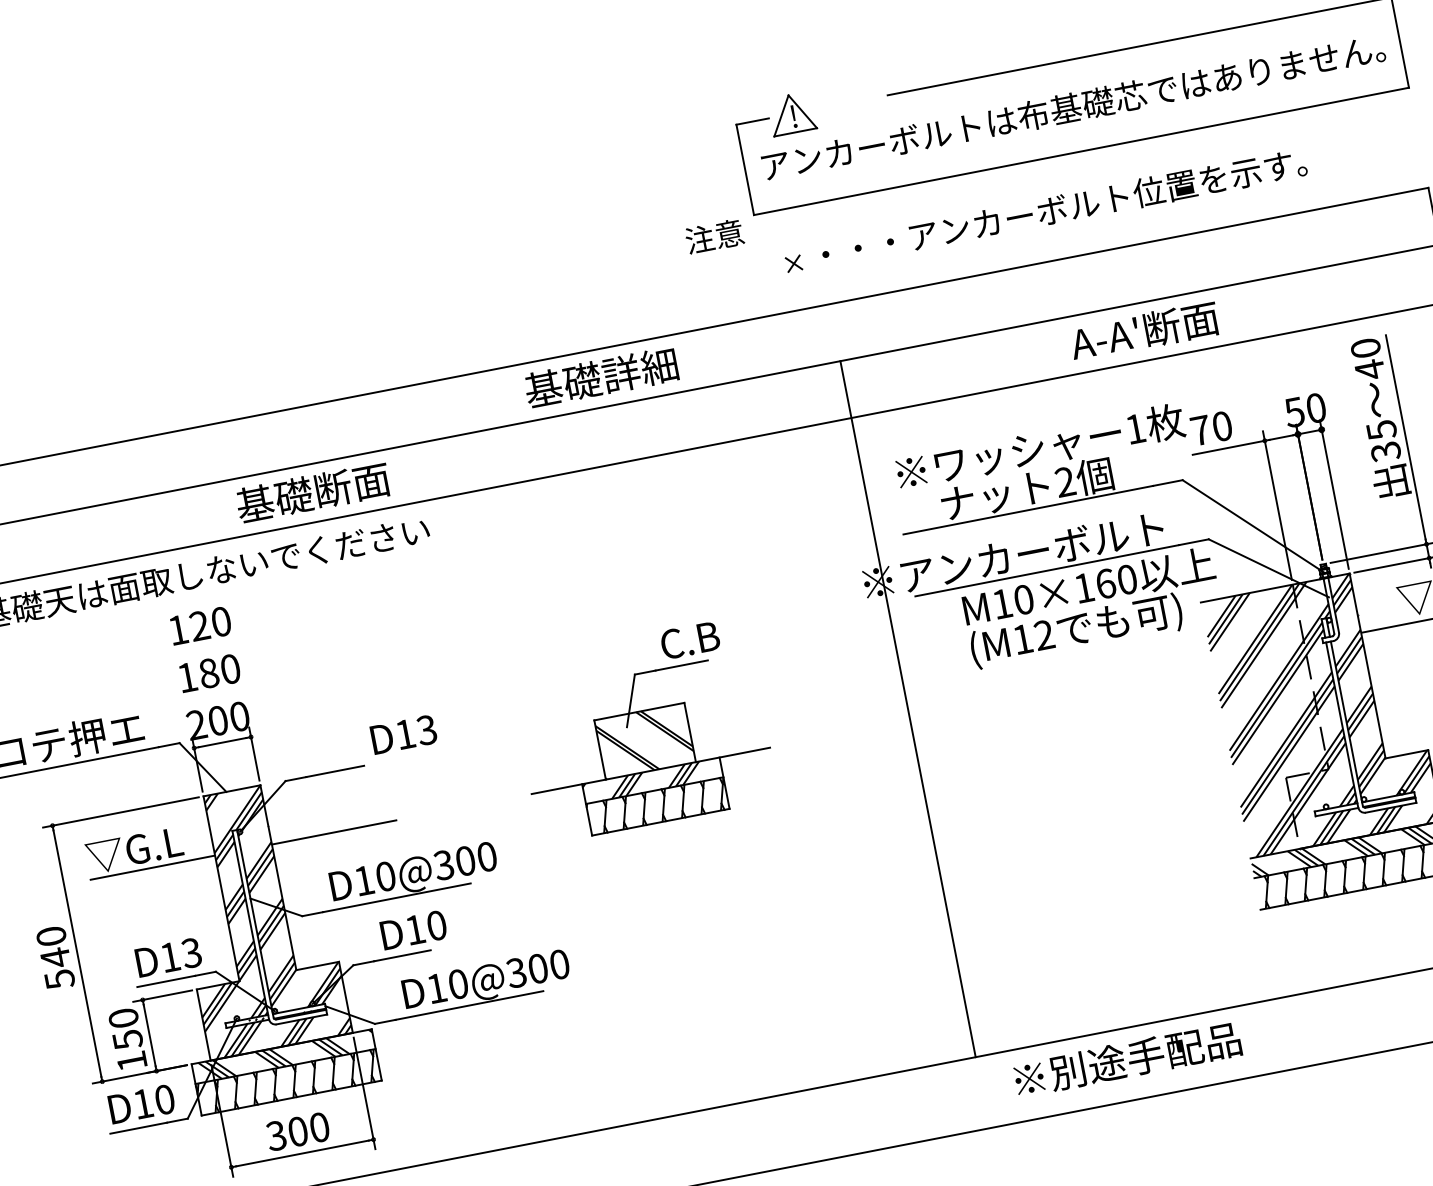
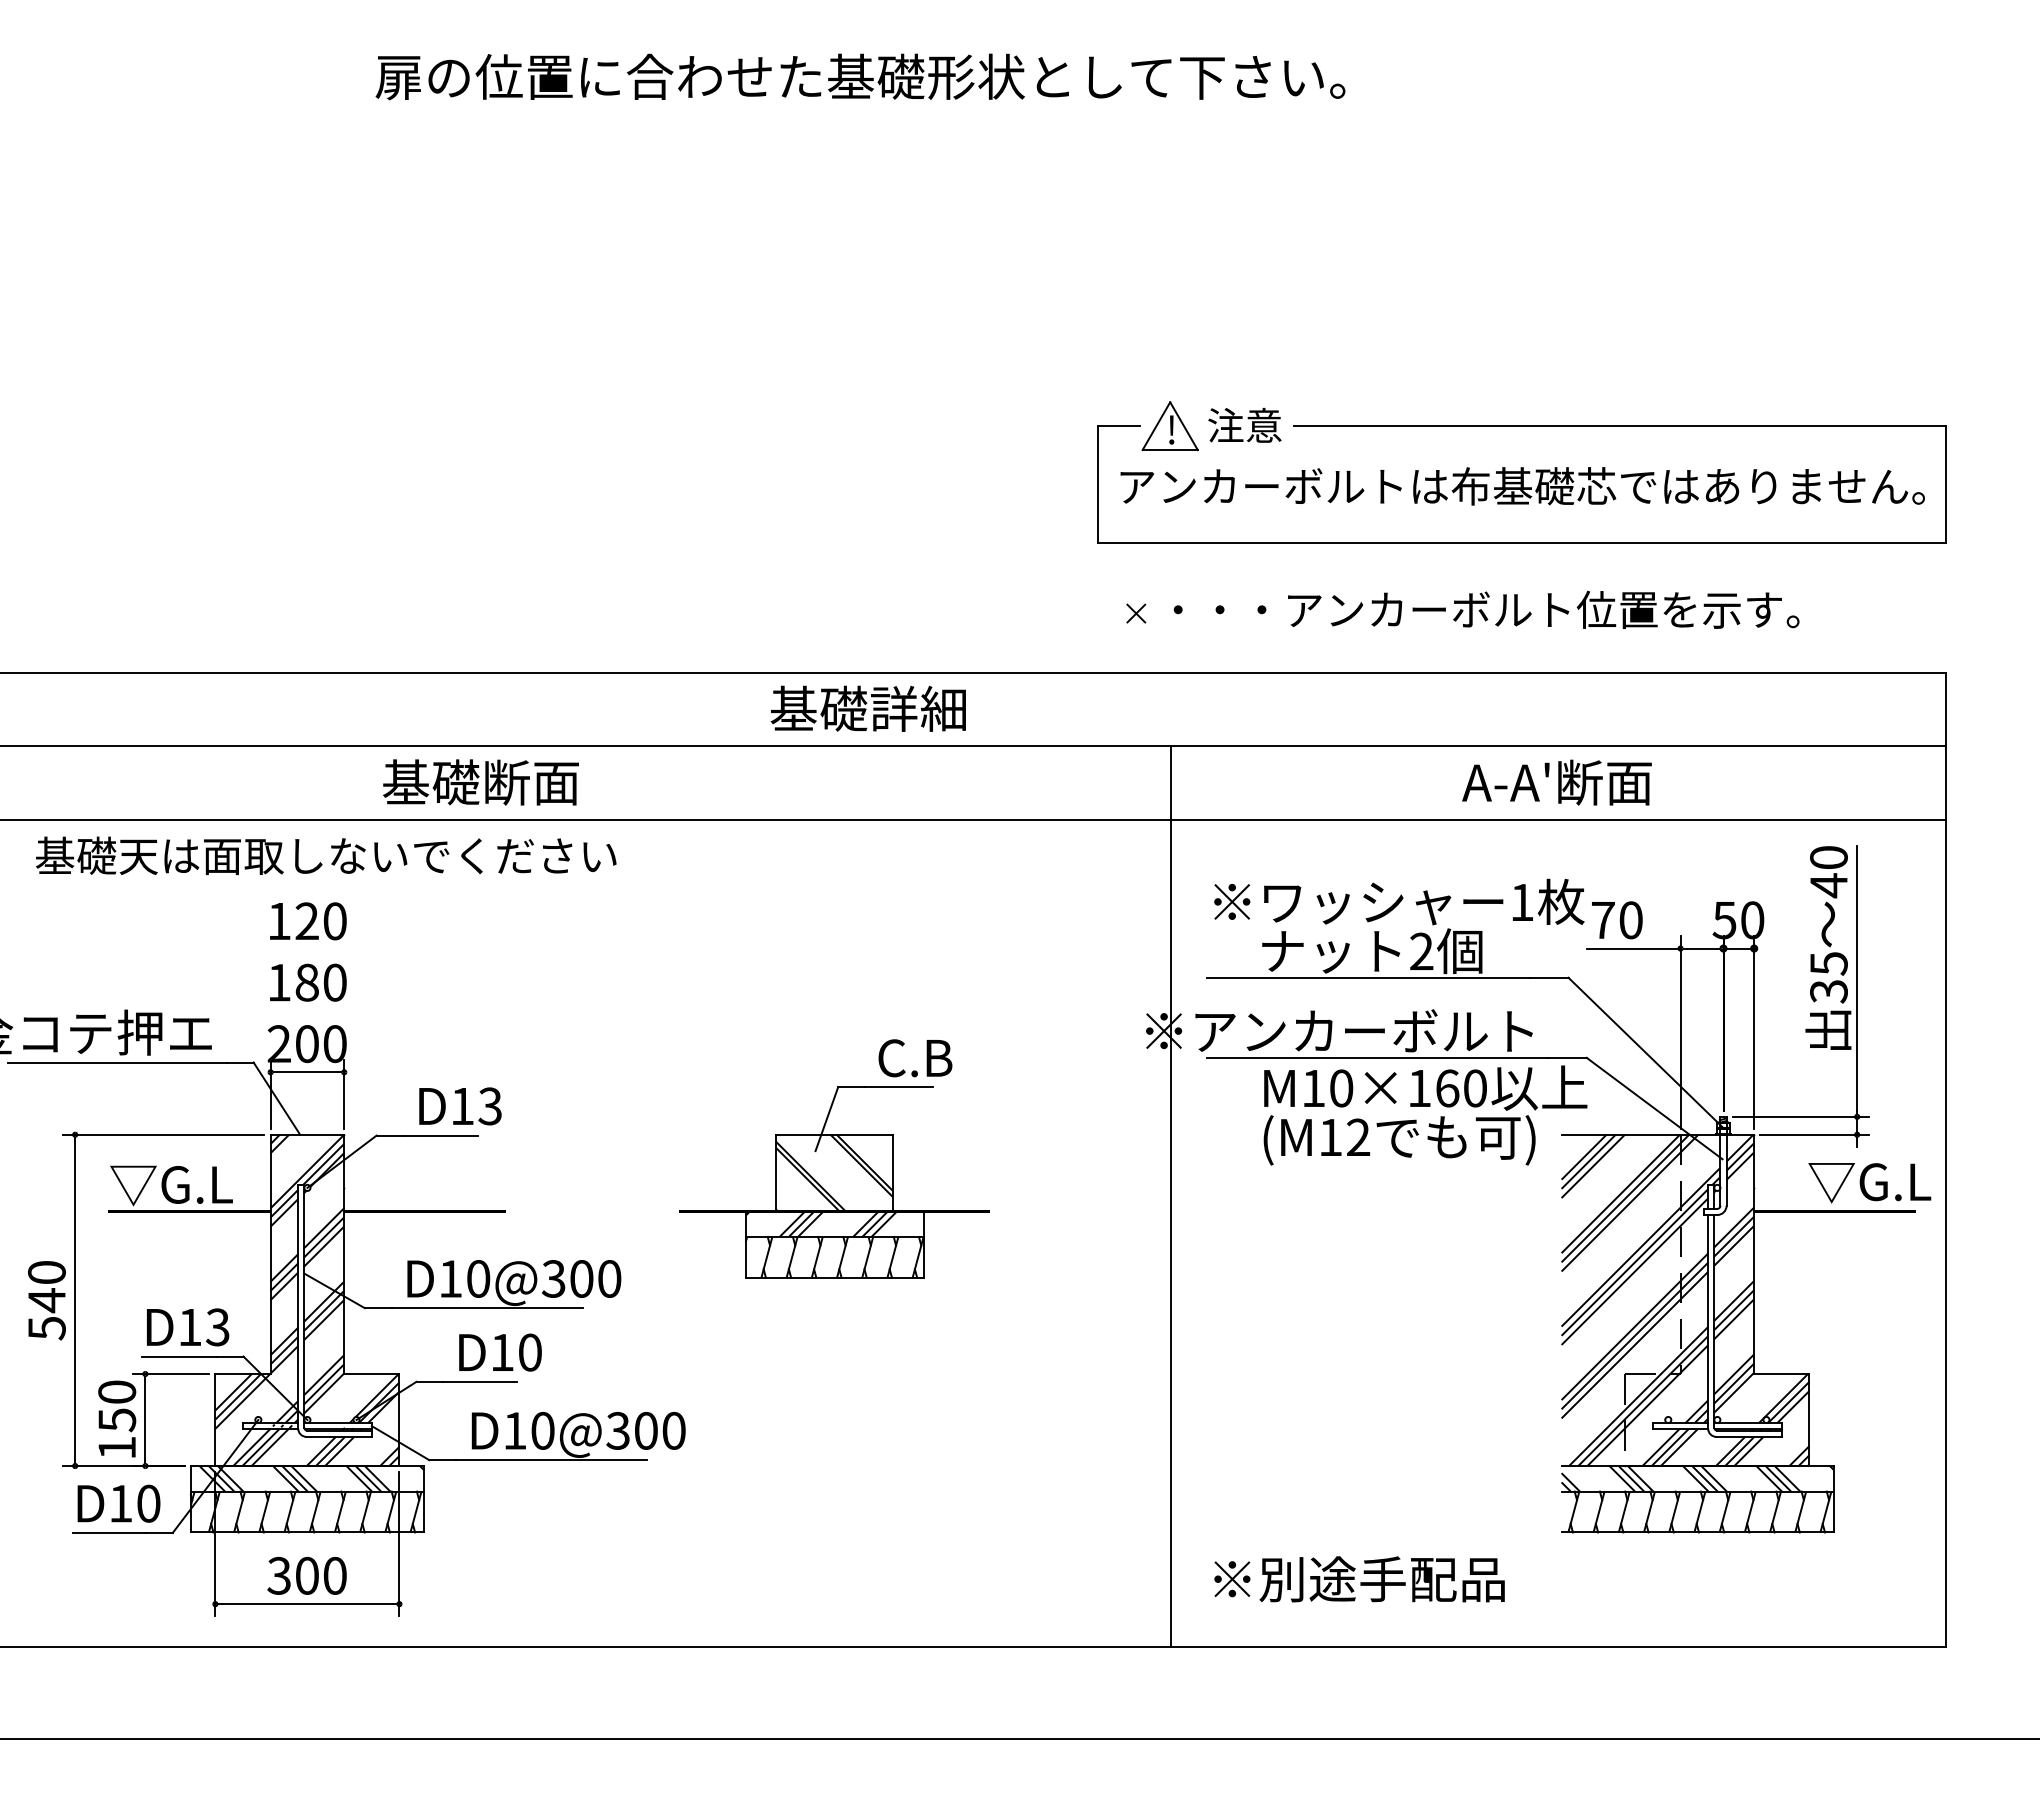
text: (714, 236) -> (1244, 425), moved
text: (403, 734) -> (460, 1106), moved
text: (1127, 1059) -> (1359, 1579), moved

